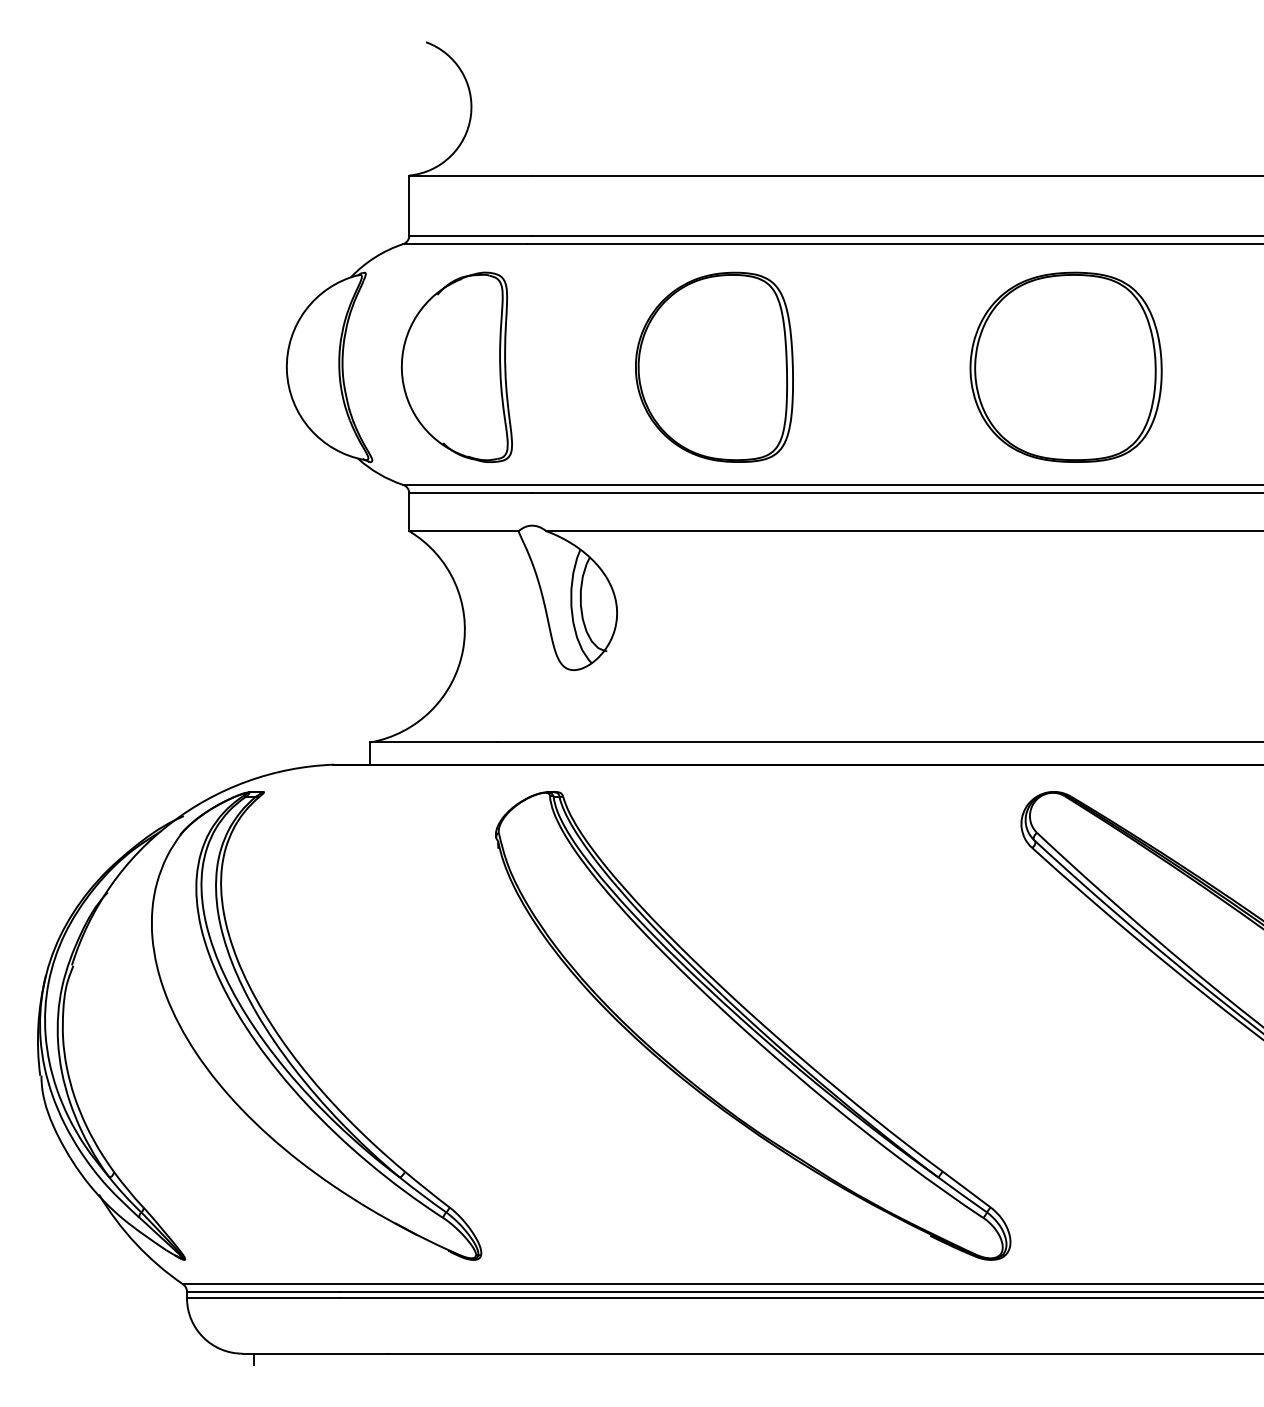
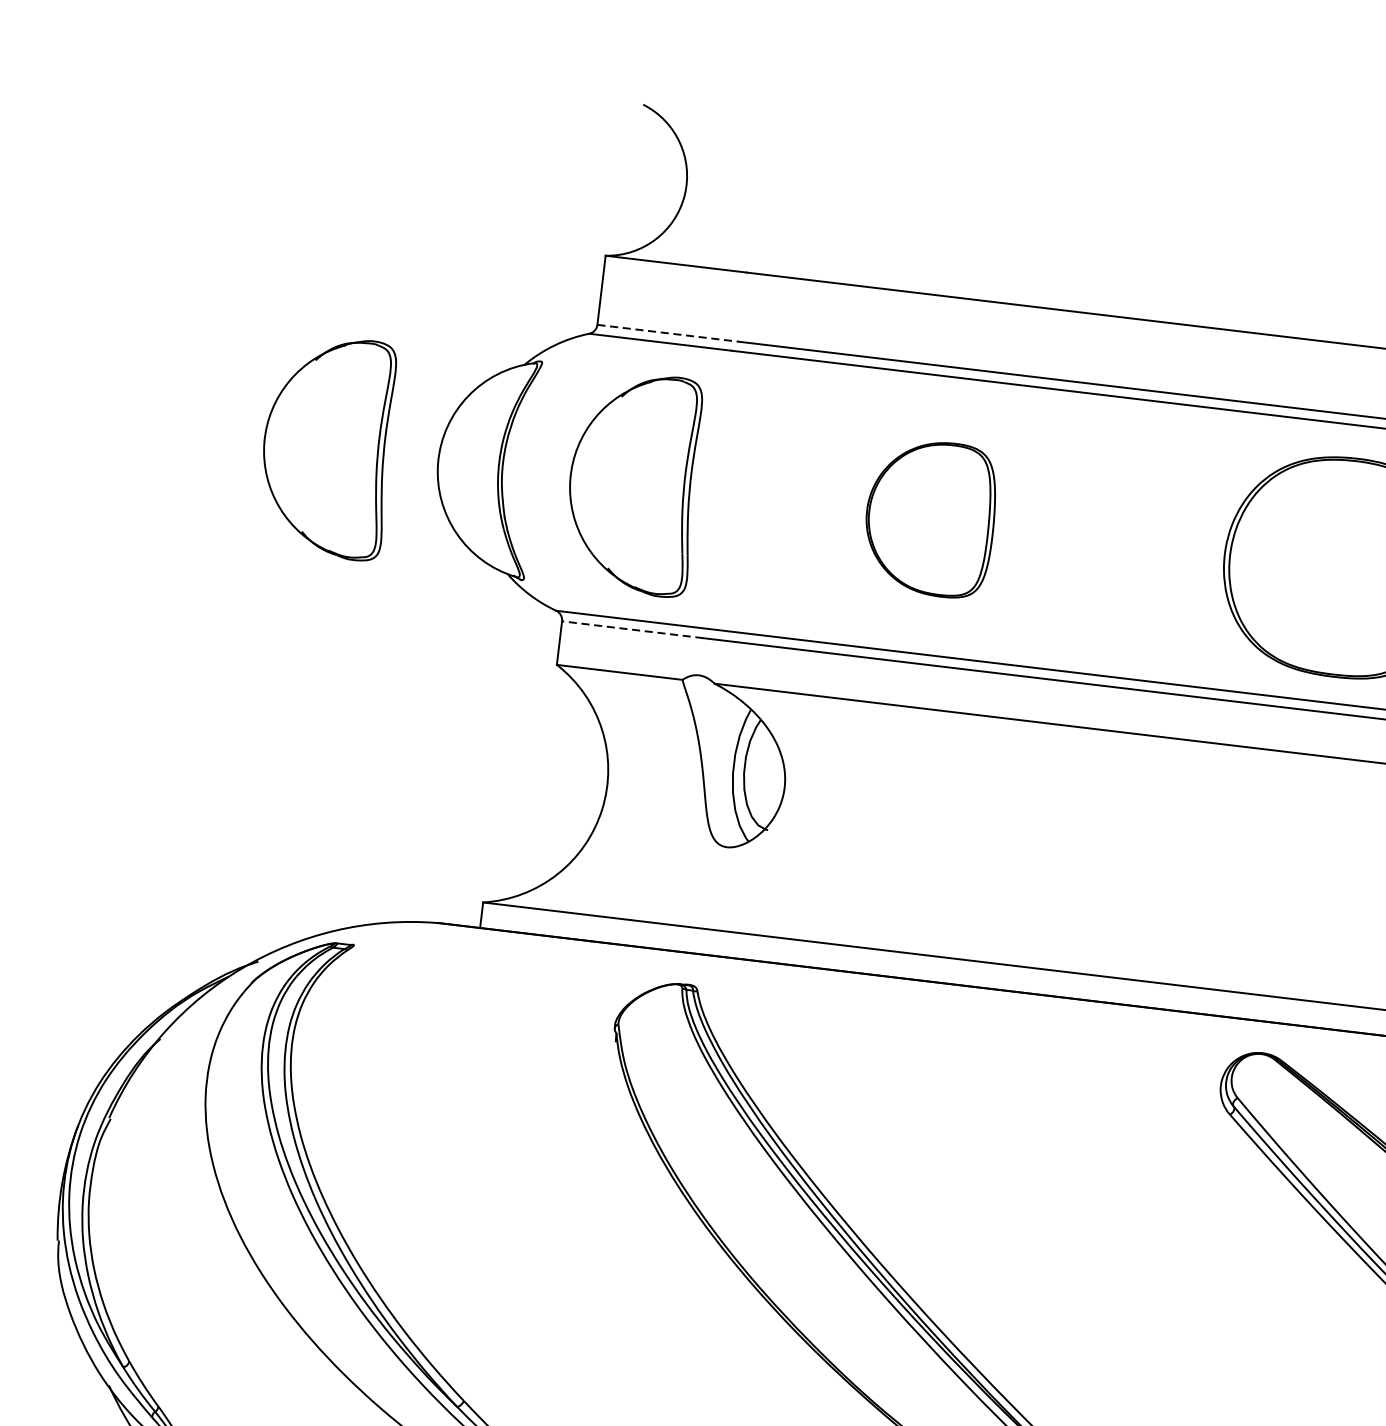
line: (471, 235) -> (668, 333), solid -> dashed
part: (190, 366) -> (327, 445), added
part: (714, 366) -> (930, 517), size x0.7
line: (470, 493) -> (632, 629), solid -> dashed

